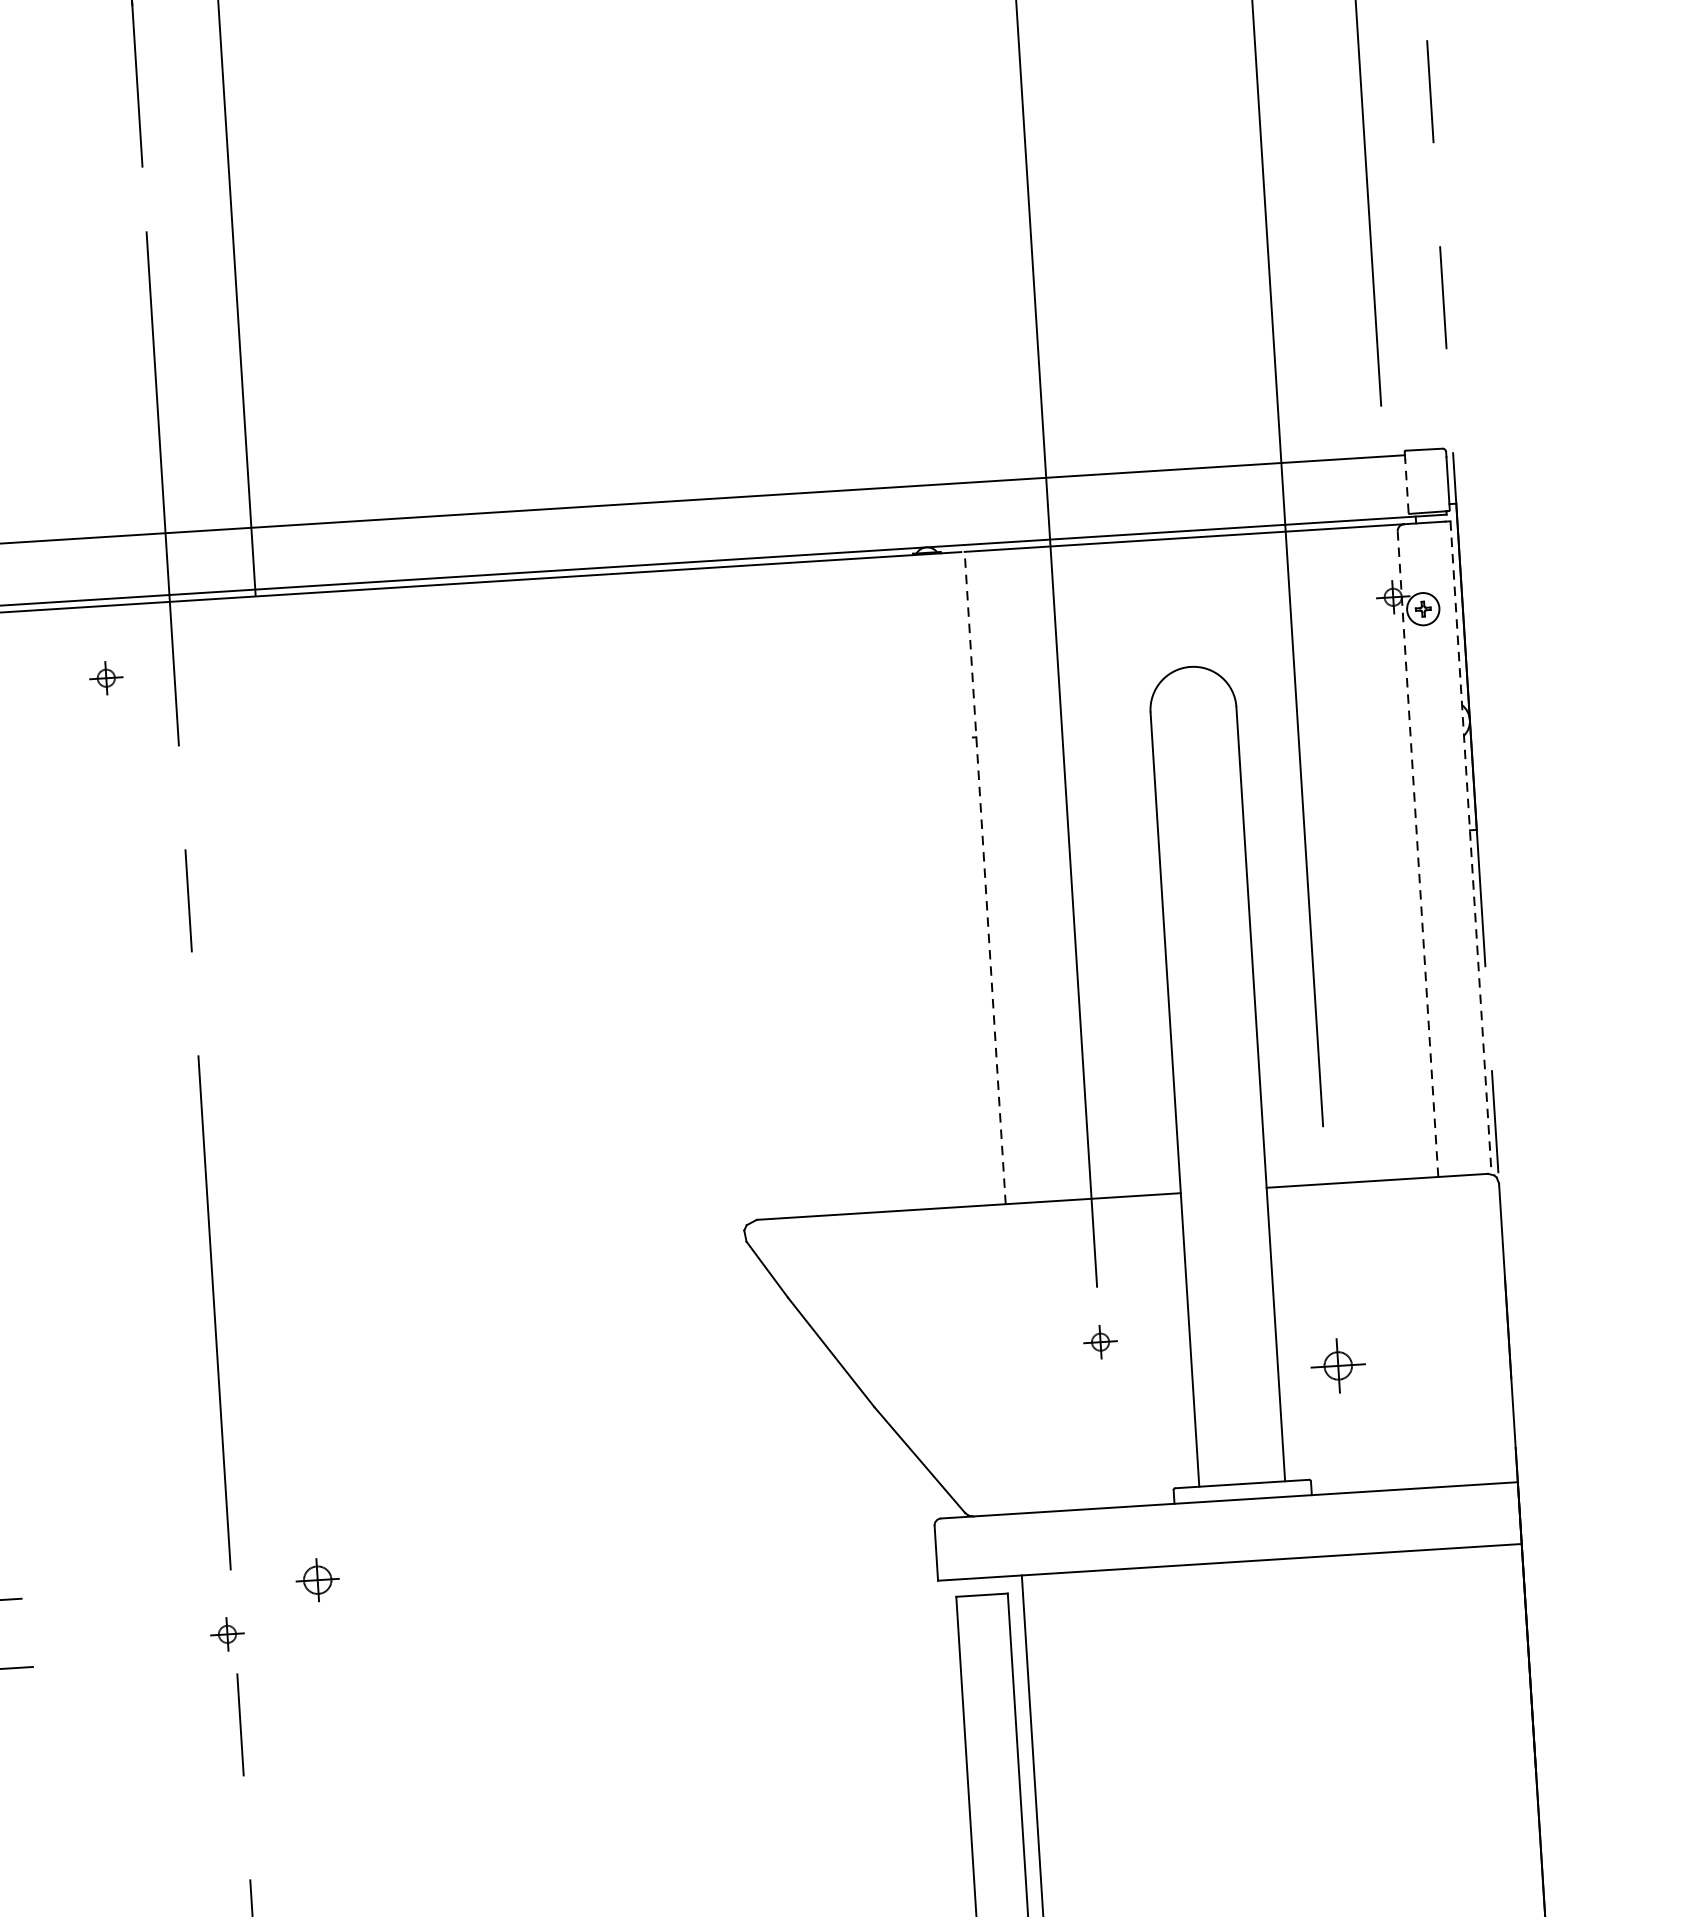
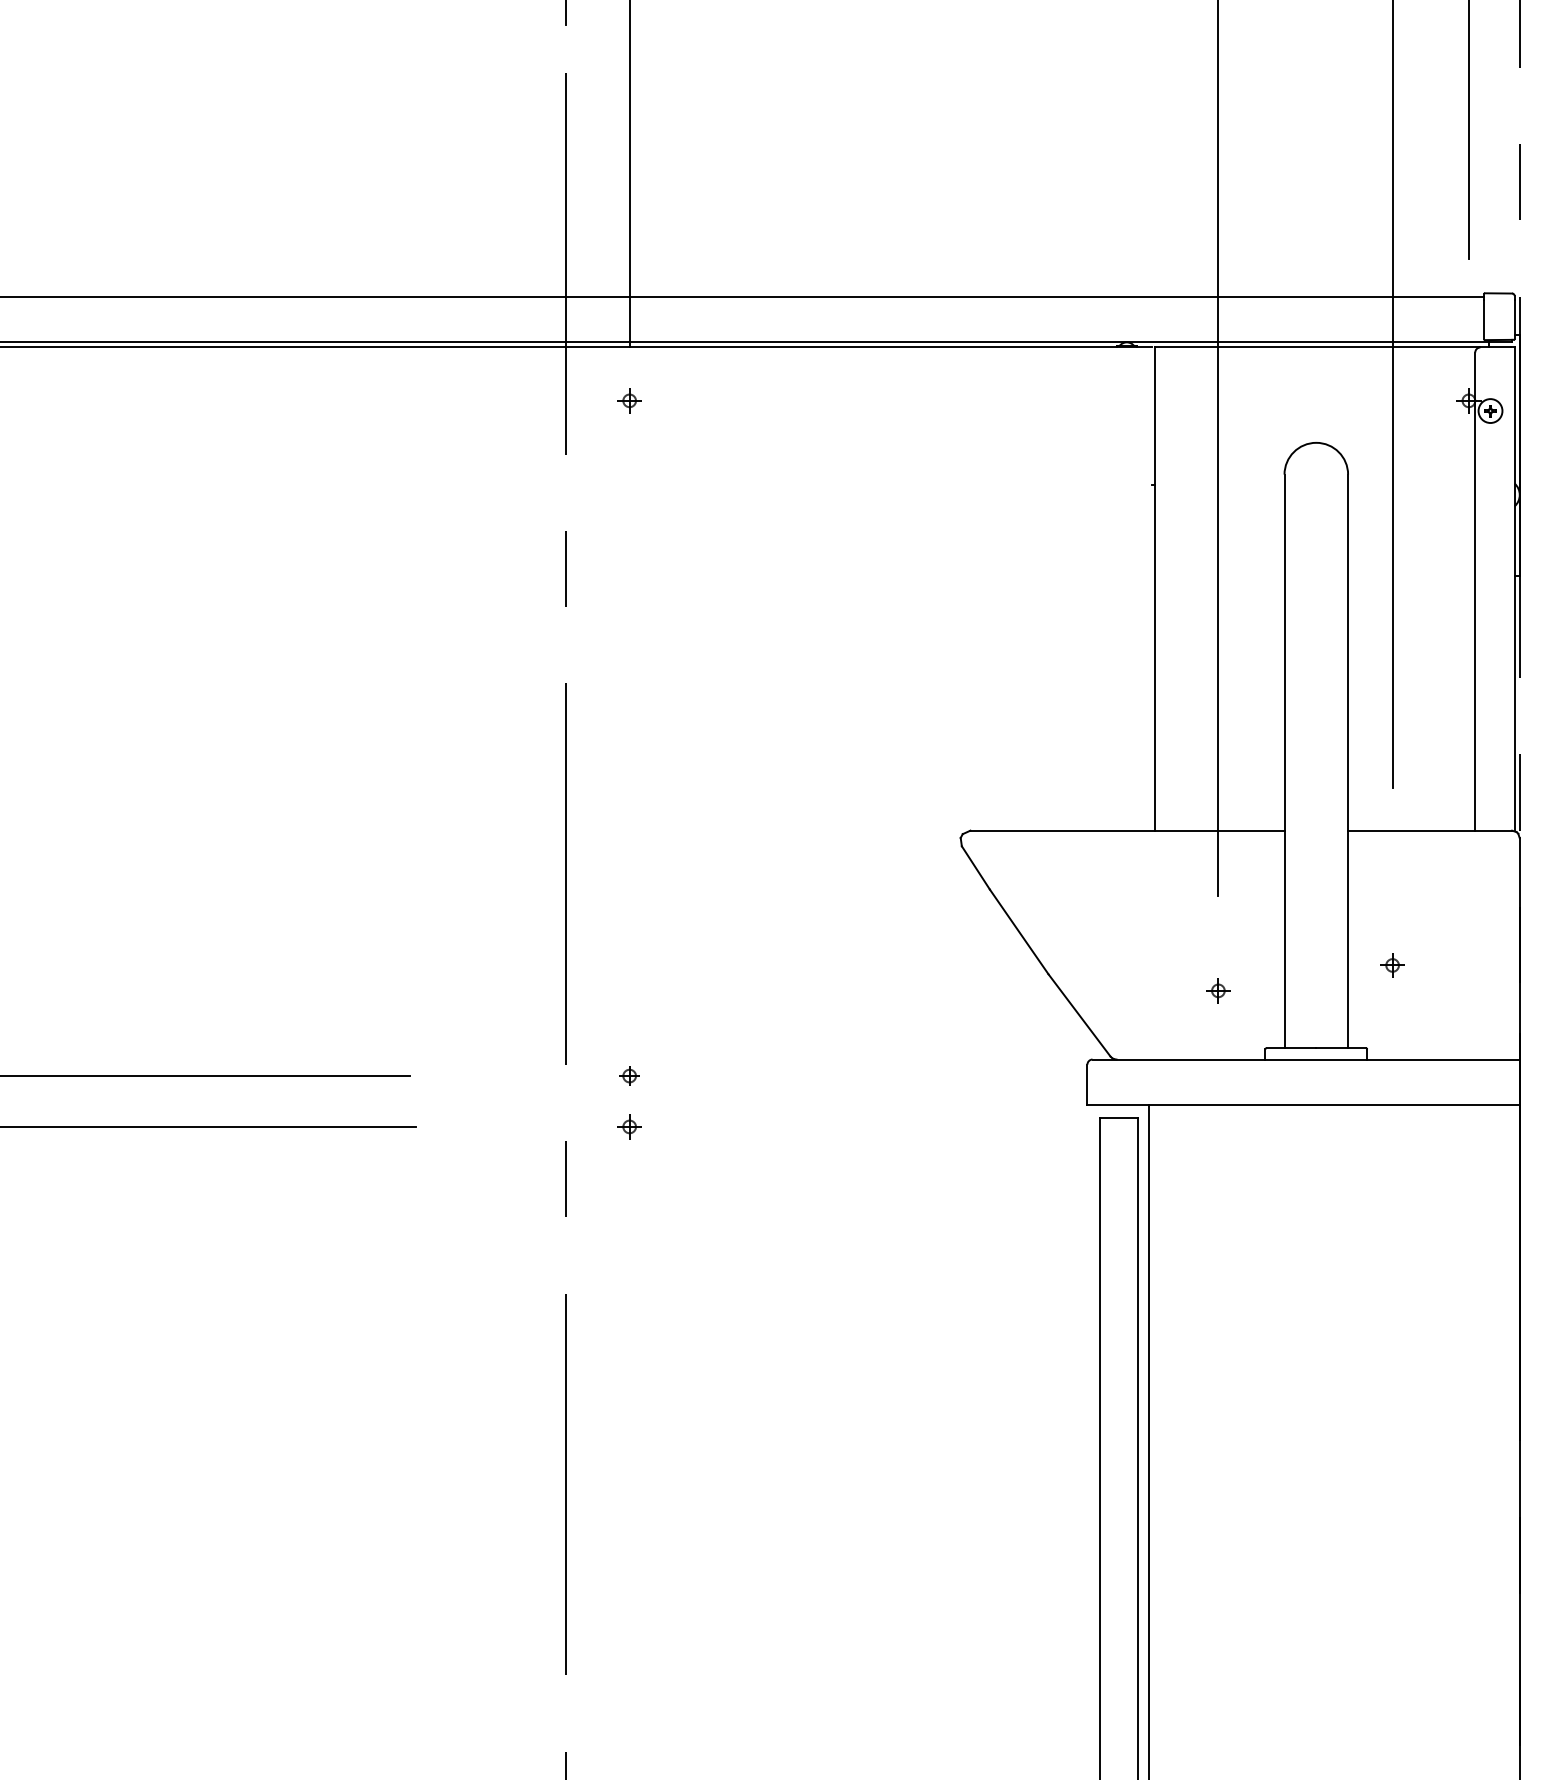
line: (1407, 486) -> (1484, 319), dashed -> solid
part: (106, 677) -> (629, 400), moved
line: (1470, 848) -> (1514, 589), dashed -> solid
line: (1418, 854) -> (1475, 591), dashed -> solid
line: (984, 878) -> (1154, 589), dashed -> solid
part: (1100, 1341) -> (1218, 990), moved
part: (1338, 1366) -> (1392, 965), size x0.62
part: (317, 1579) -> (629, 1075), size x0.62
part: (227, 1633) -> (629, 1126), moved

